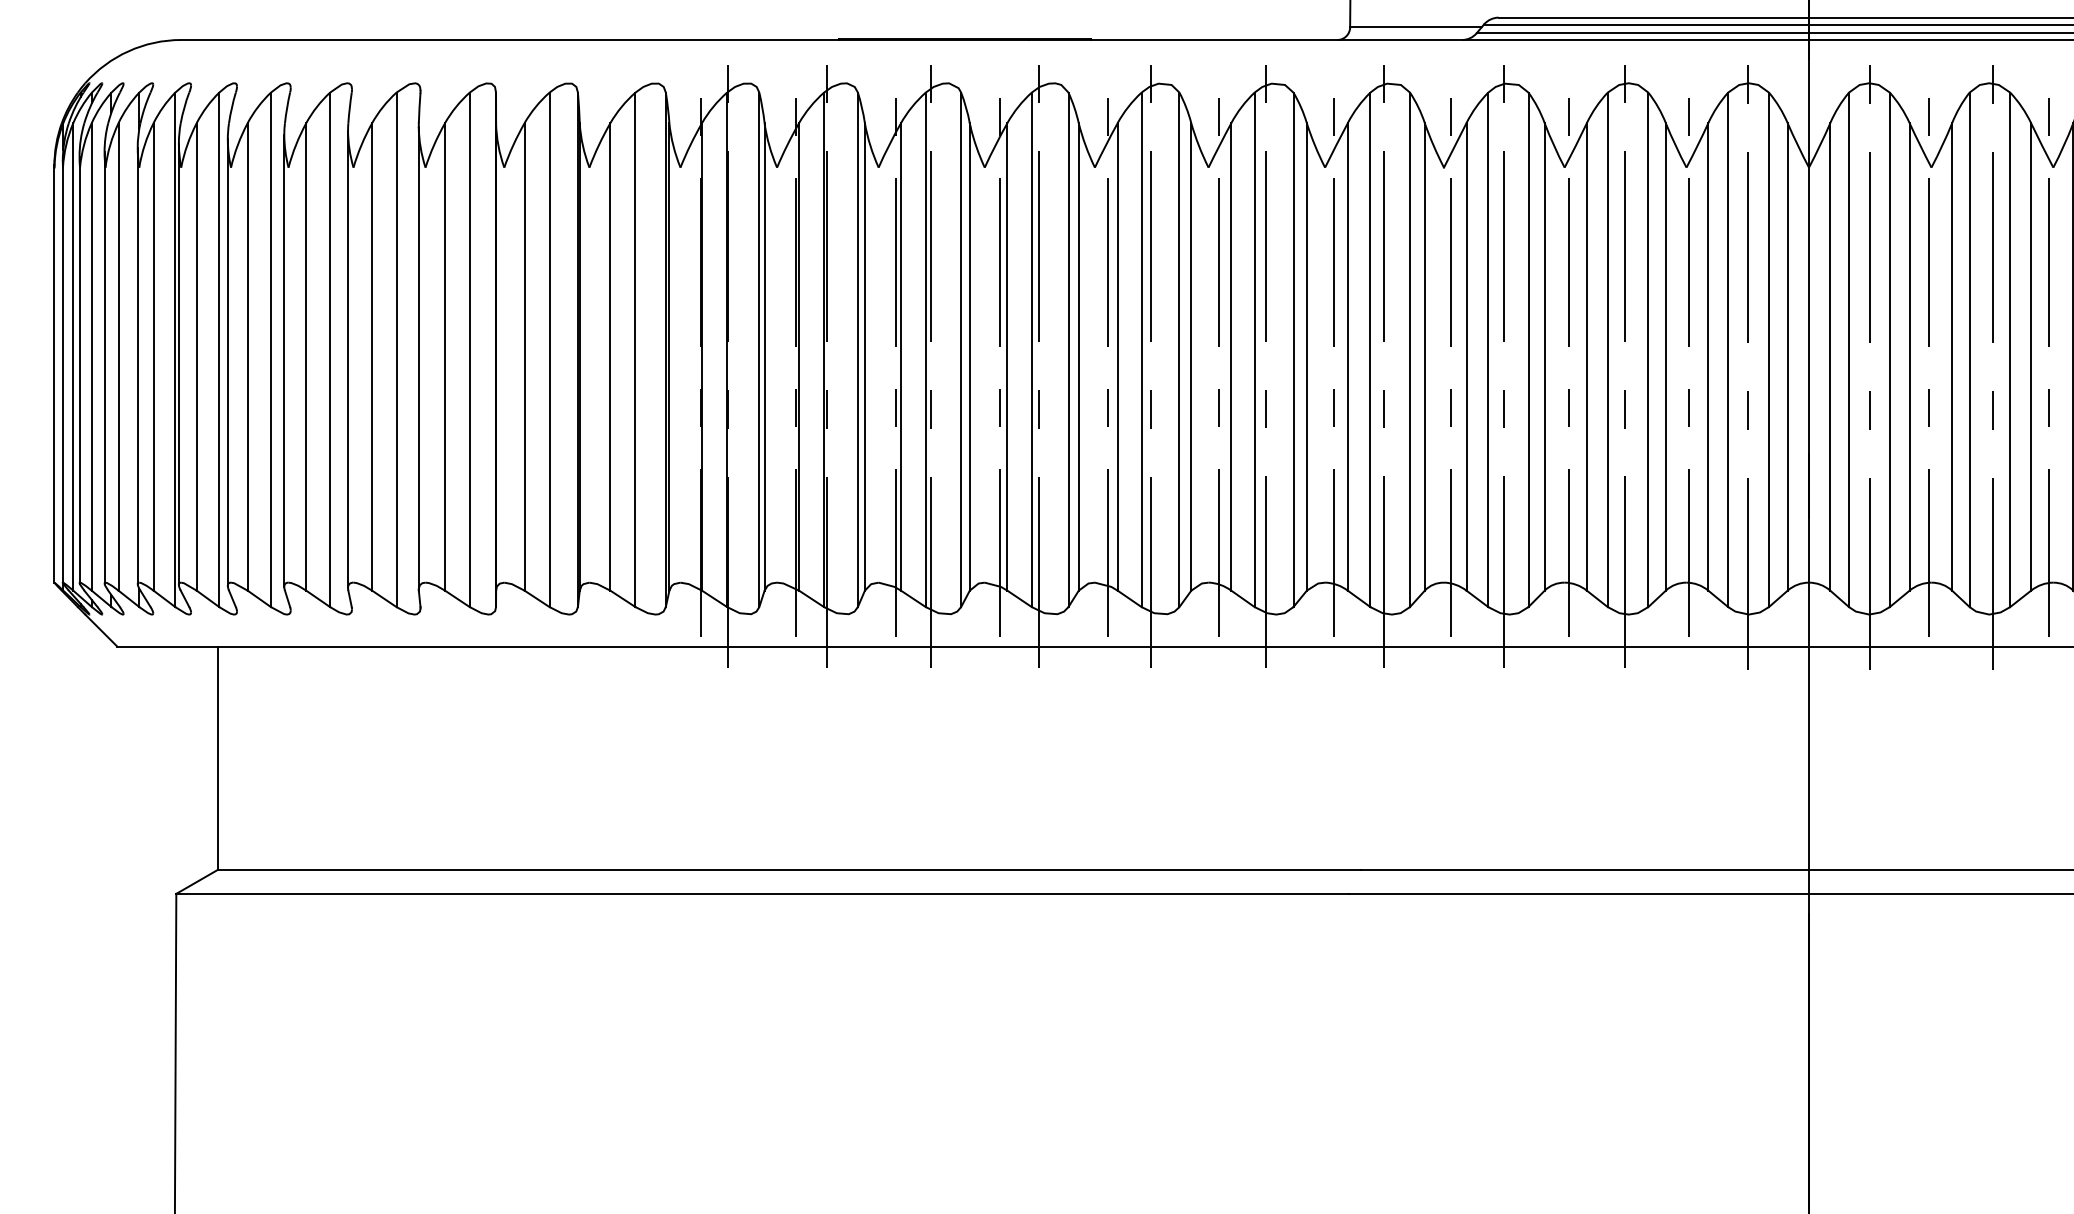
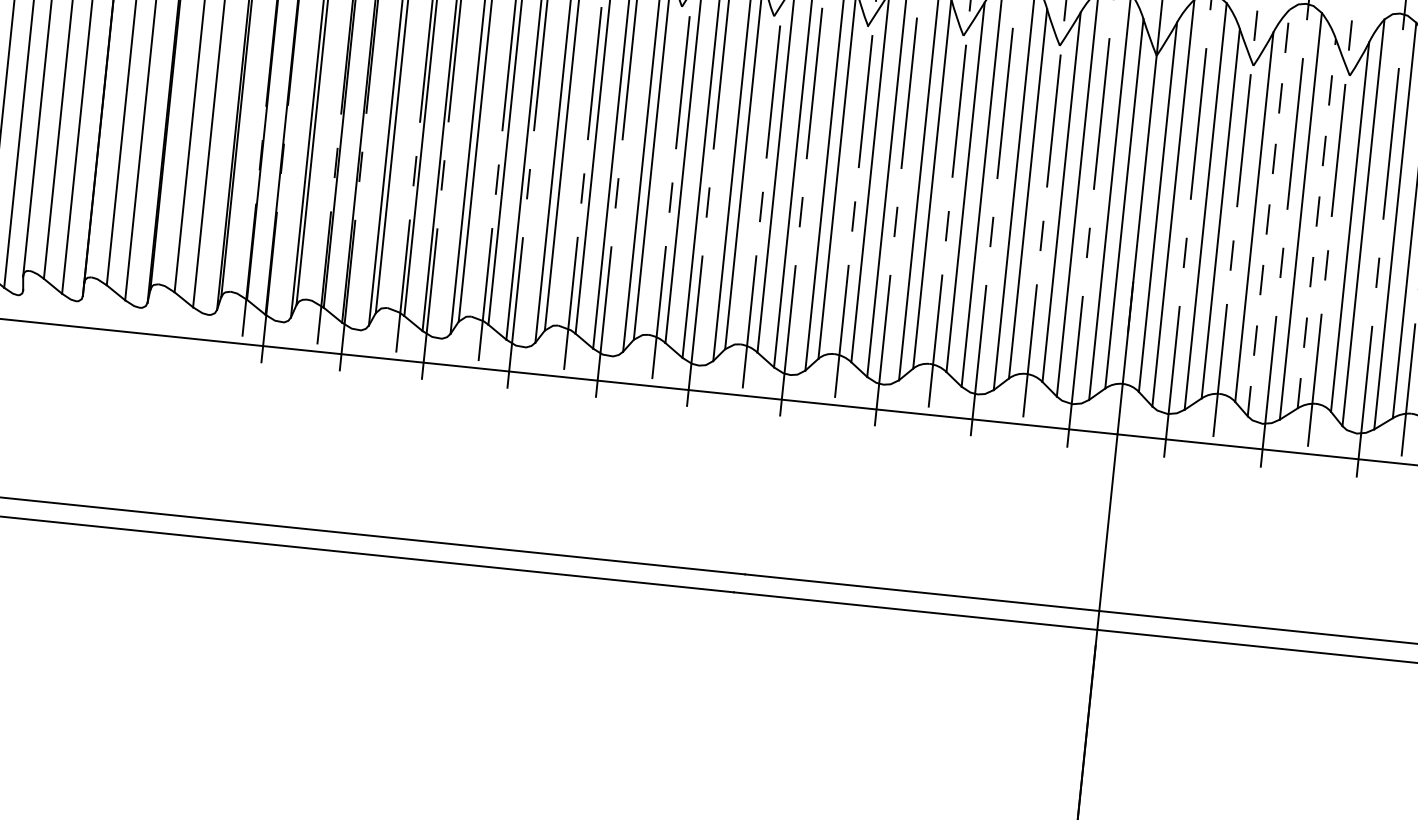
line: (1969, 349) -> (1268, 212), solid -> dashed
line: (2031, 356) -> (1317, 223), solid -> dashed

